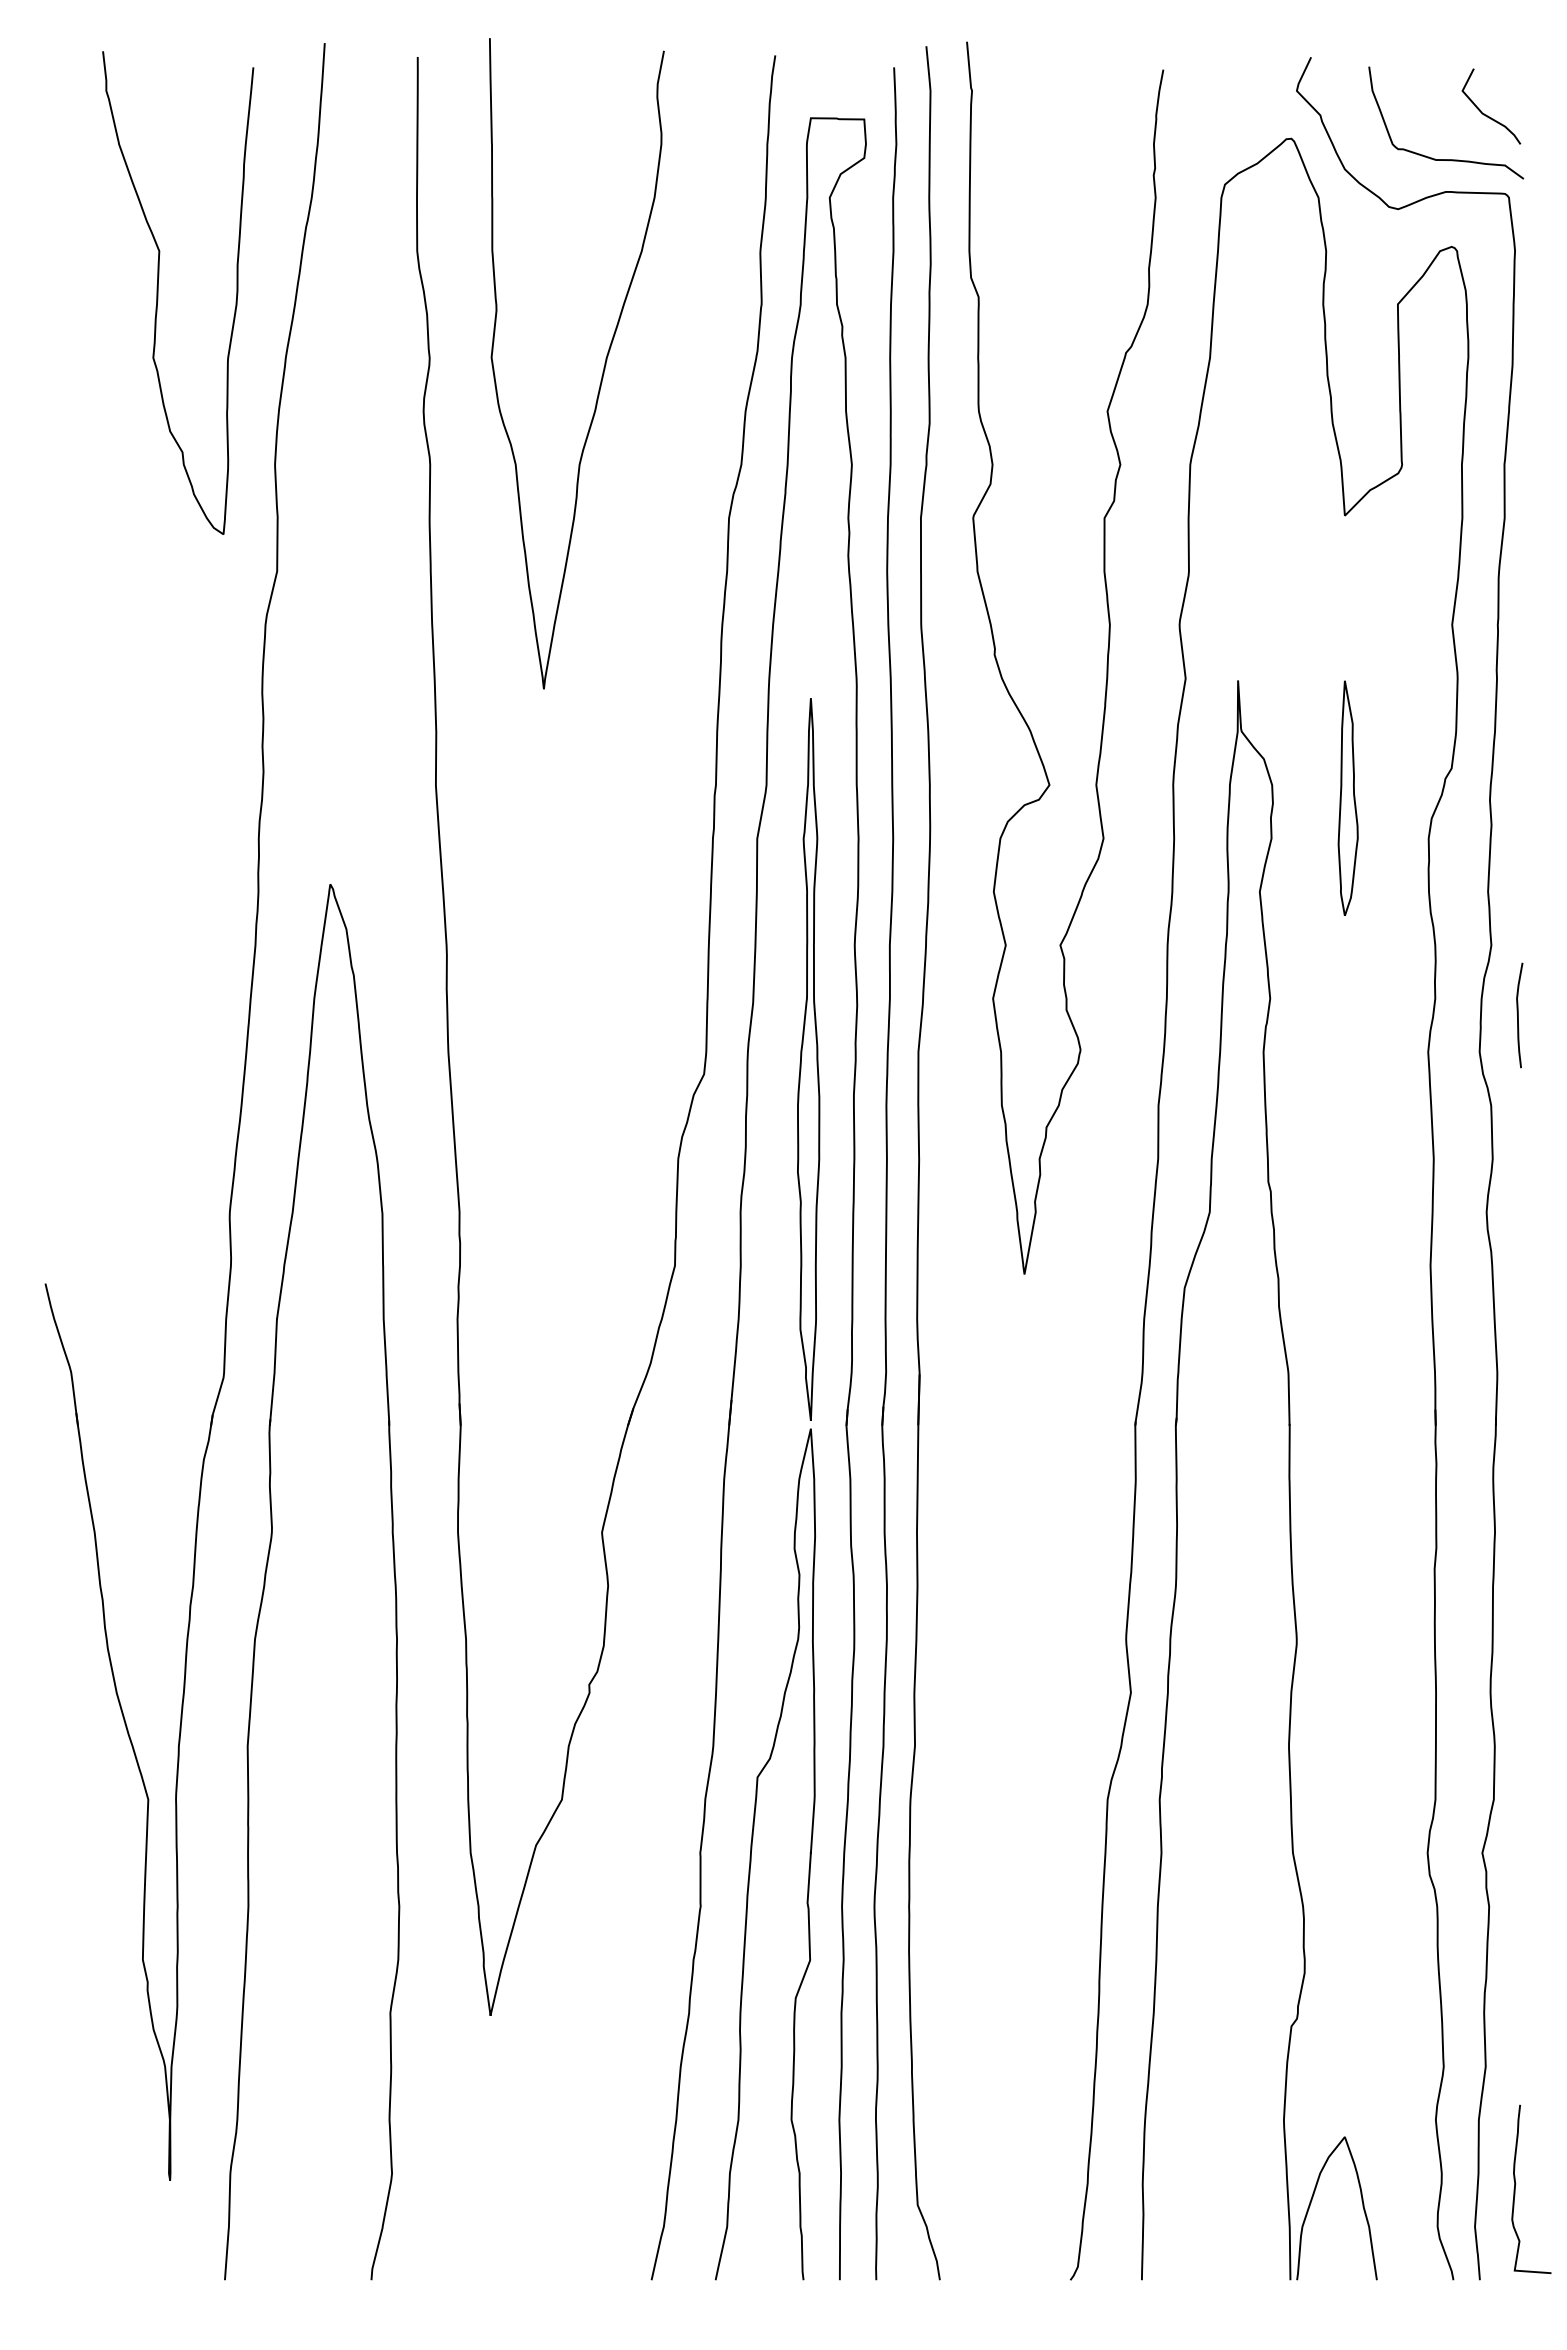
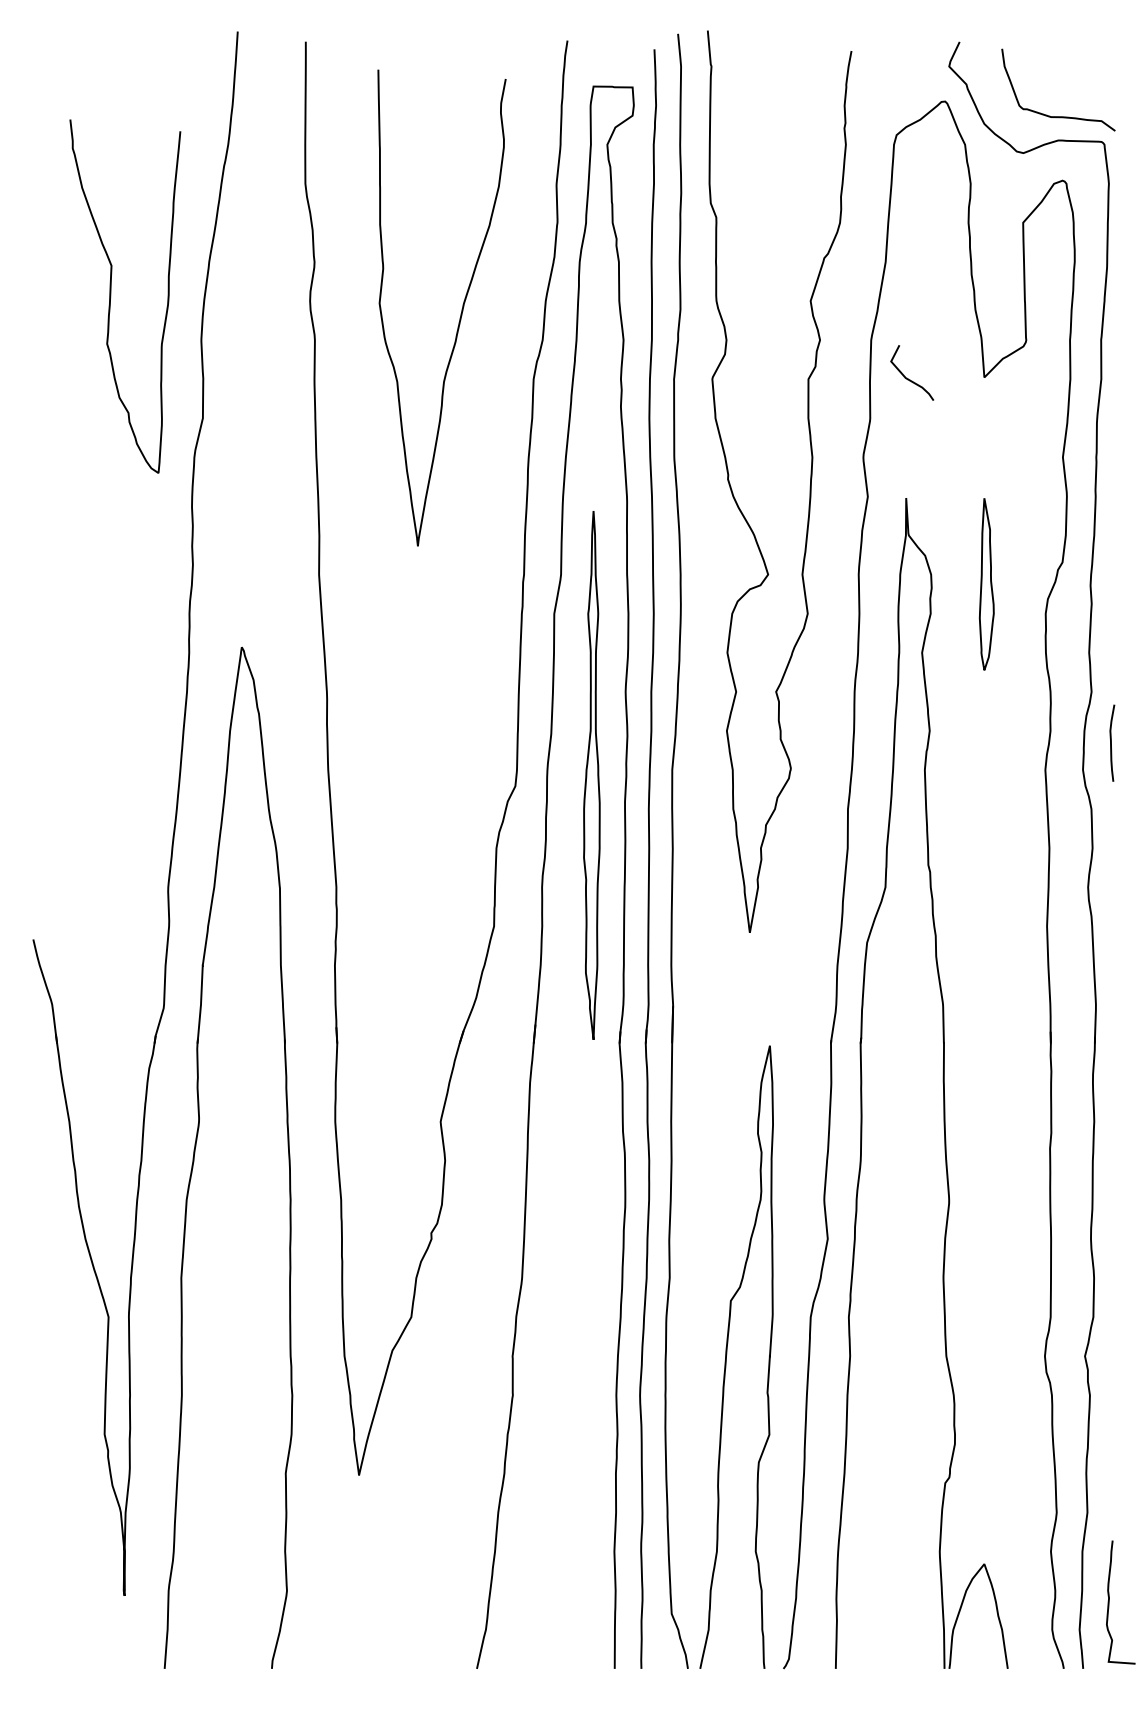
curve: (1486, 114) -> (908, 378), moved
curve: (158, 292) -> (110, 296), moved
curve: (602, 371) -> (460, 313), moved
curve: (752, 1849) -> (727, 1353), moved

